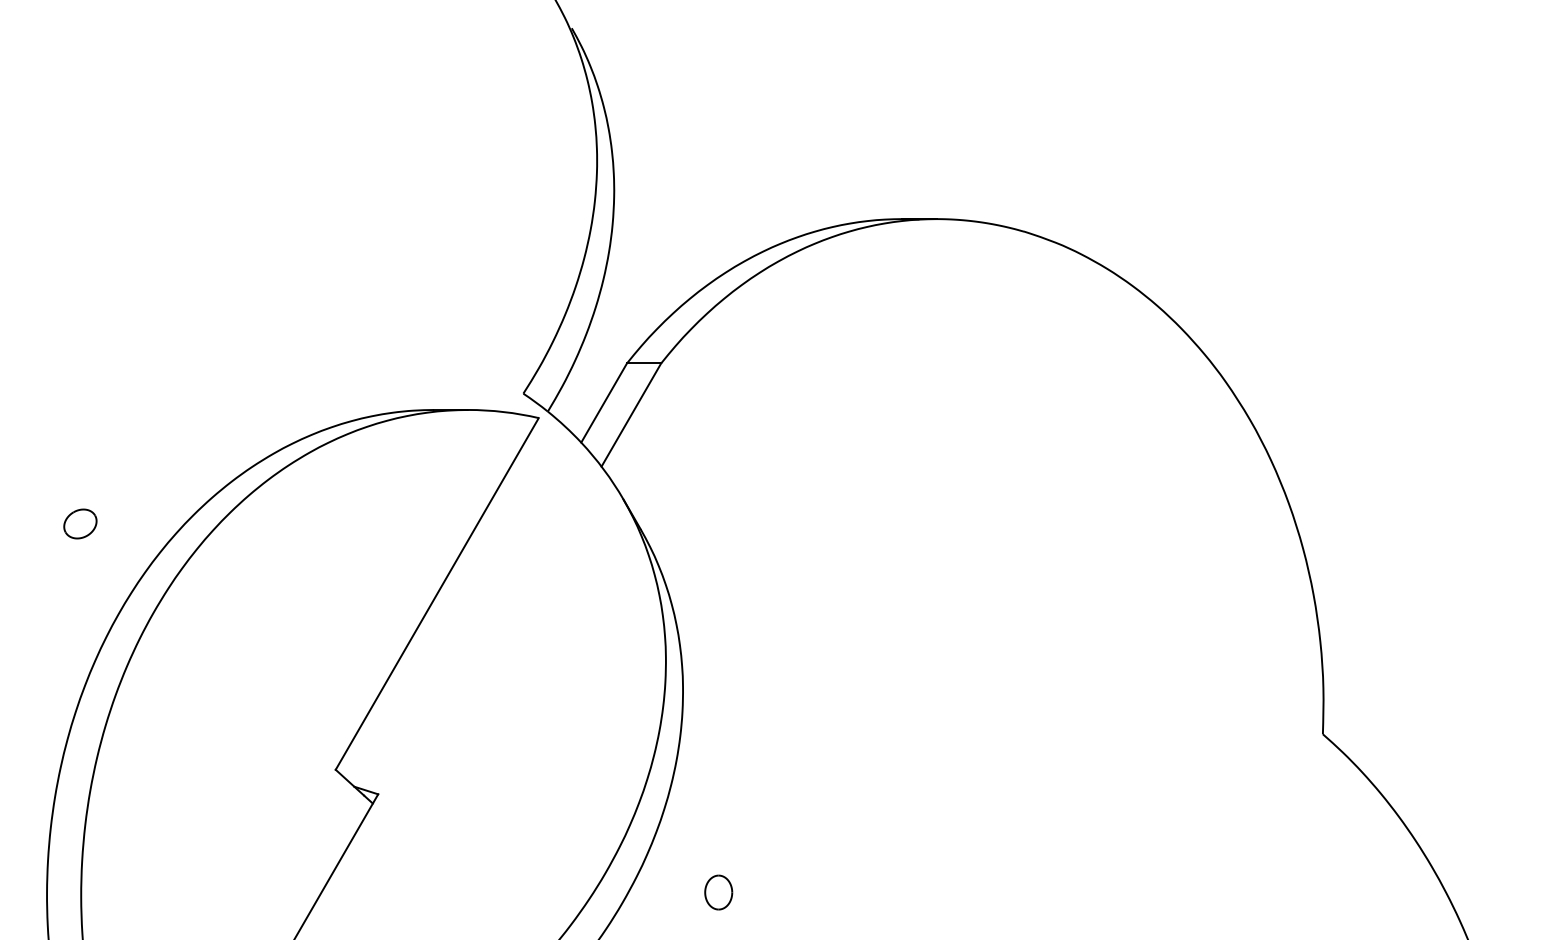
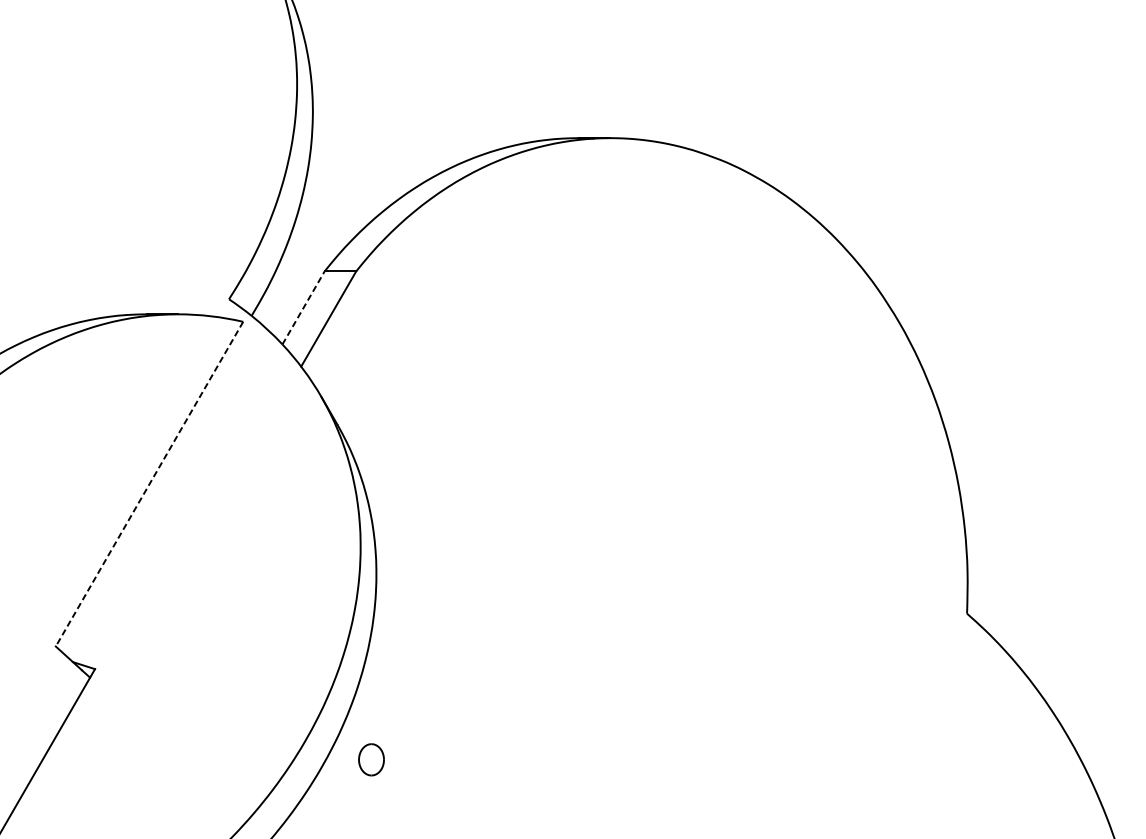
line: (604, 403) -> (303, 308), solid -> dashed
line: (437, 594) -> (149, 484), solid -> dashed
part: (718, 892) -> (371, 759), moved

